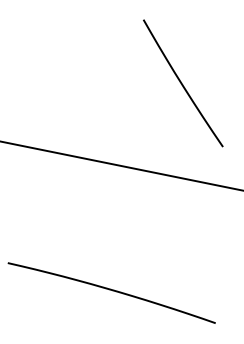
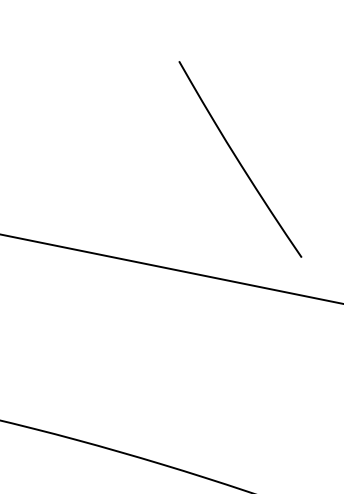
curve: (182, 83) -> (239, 159), moved

